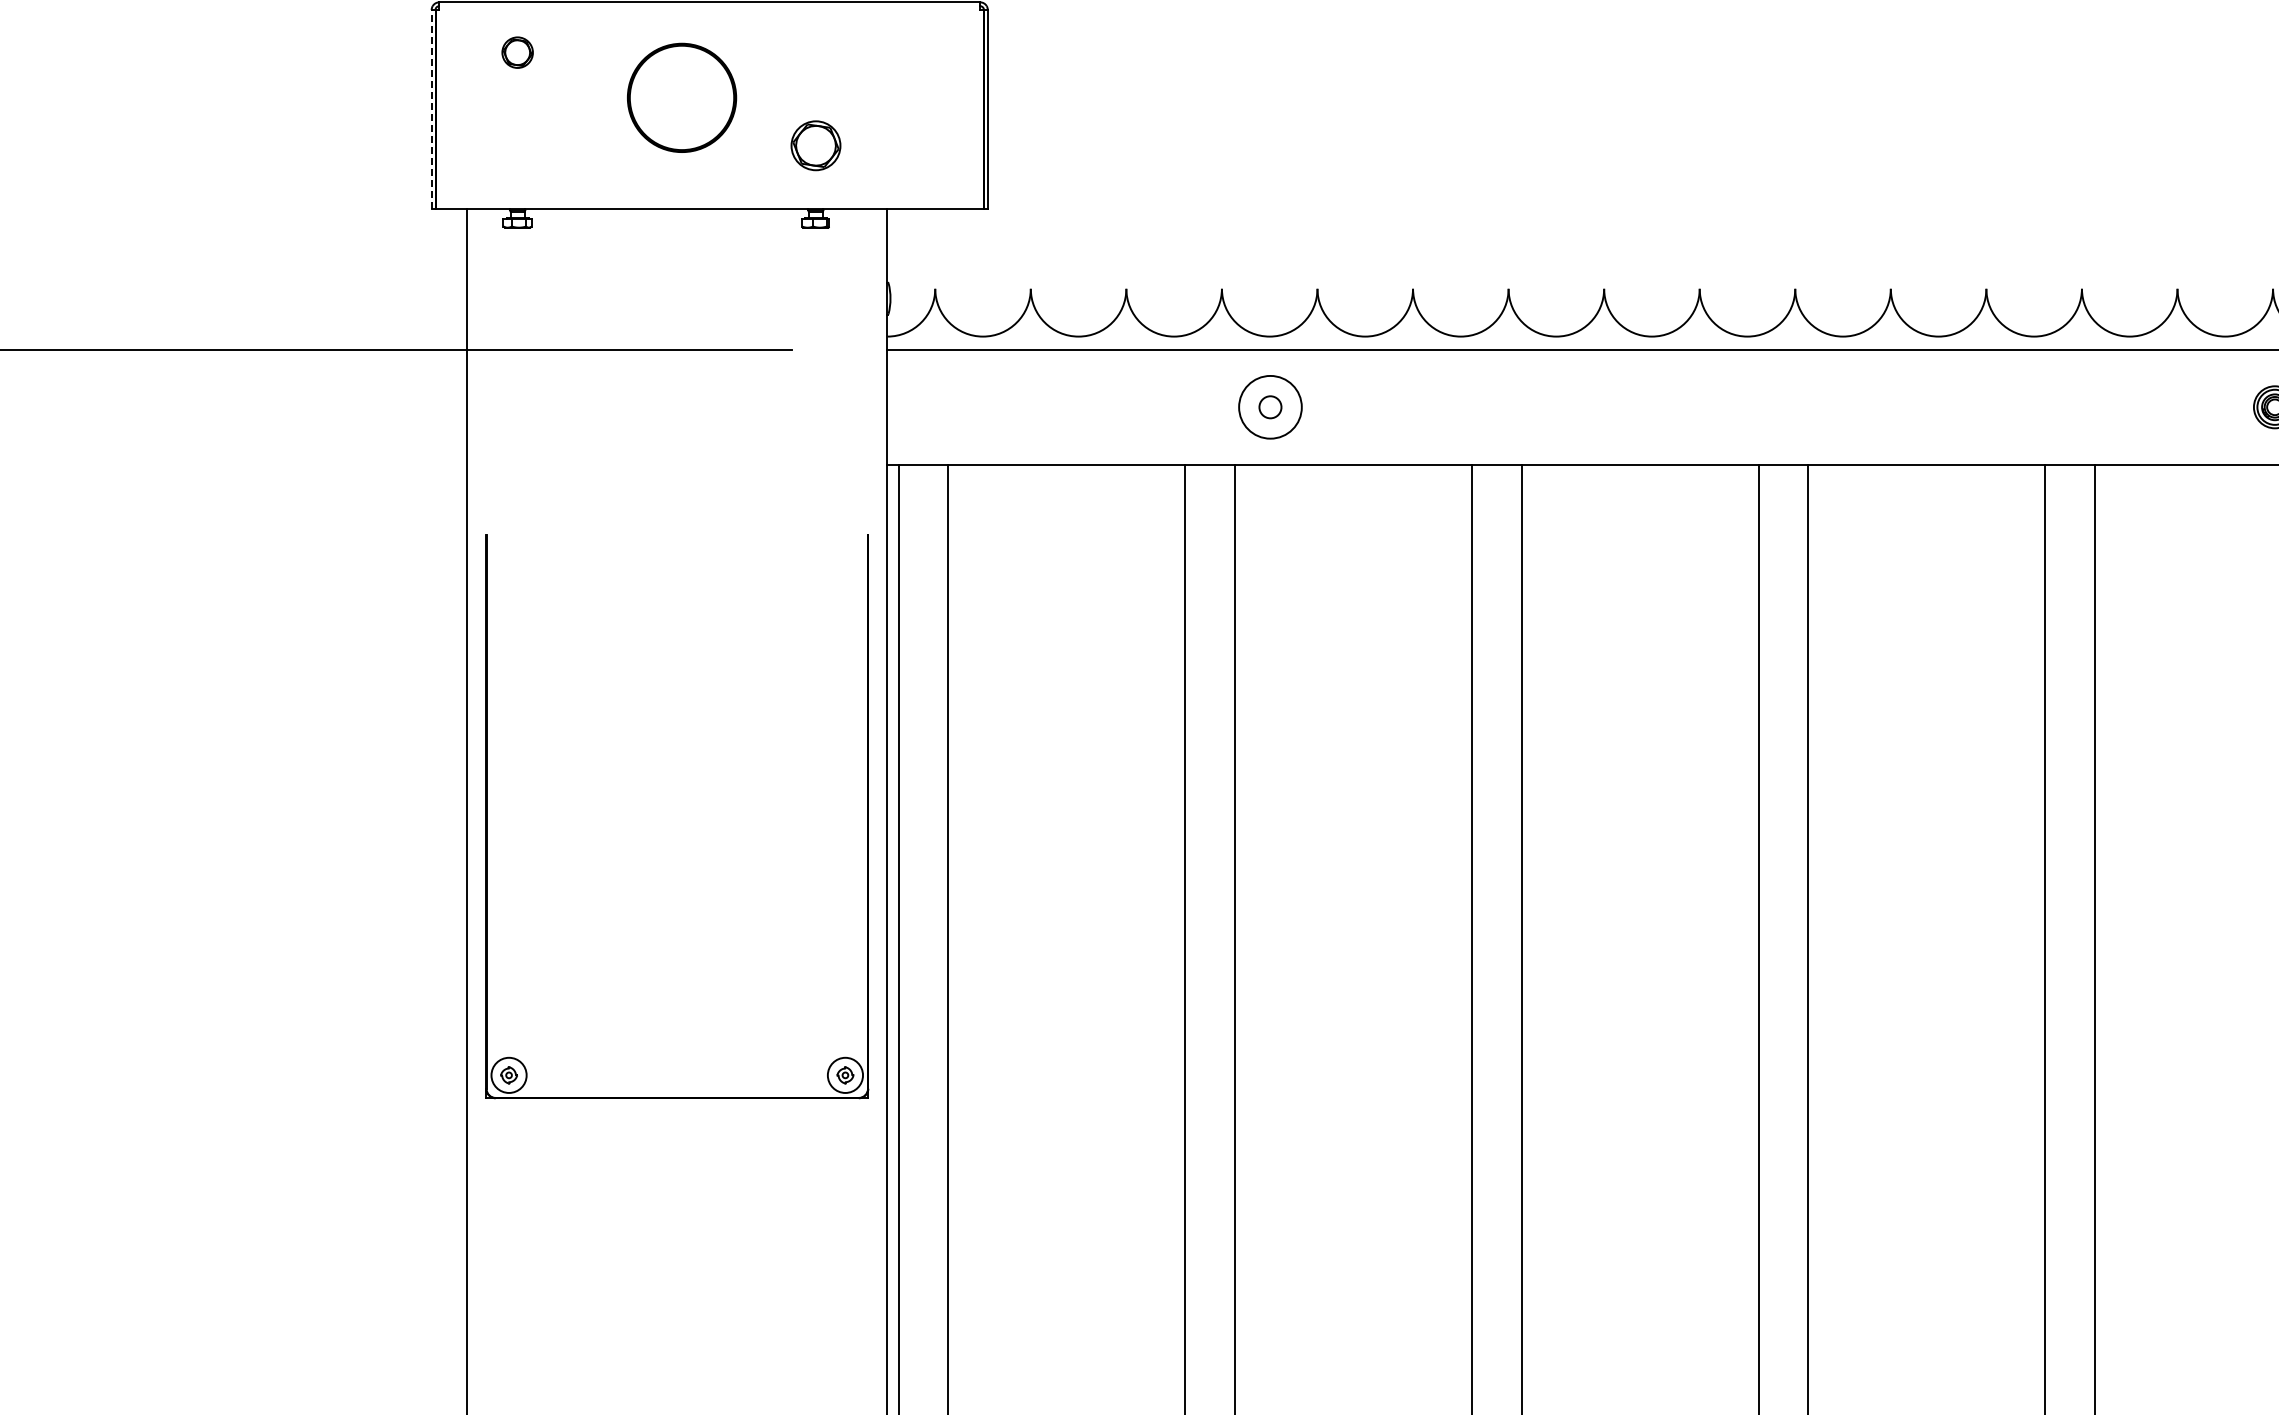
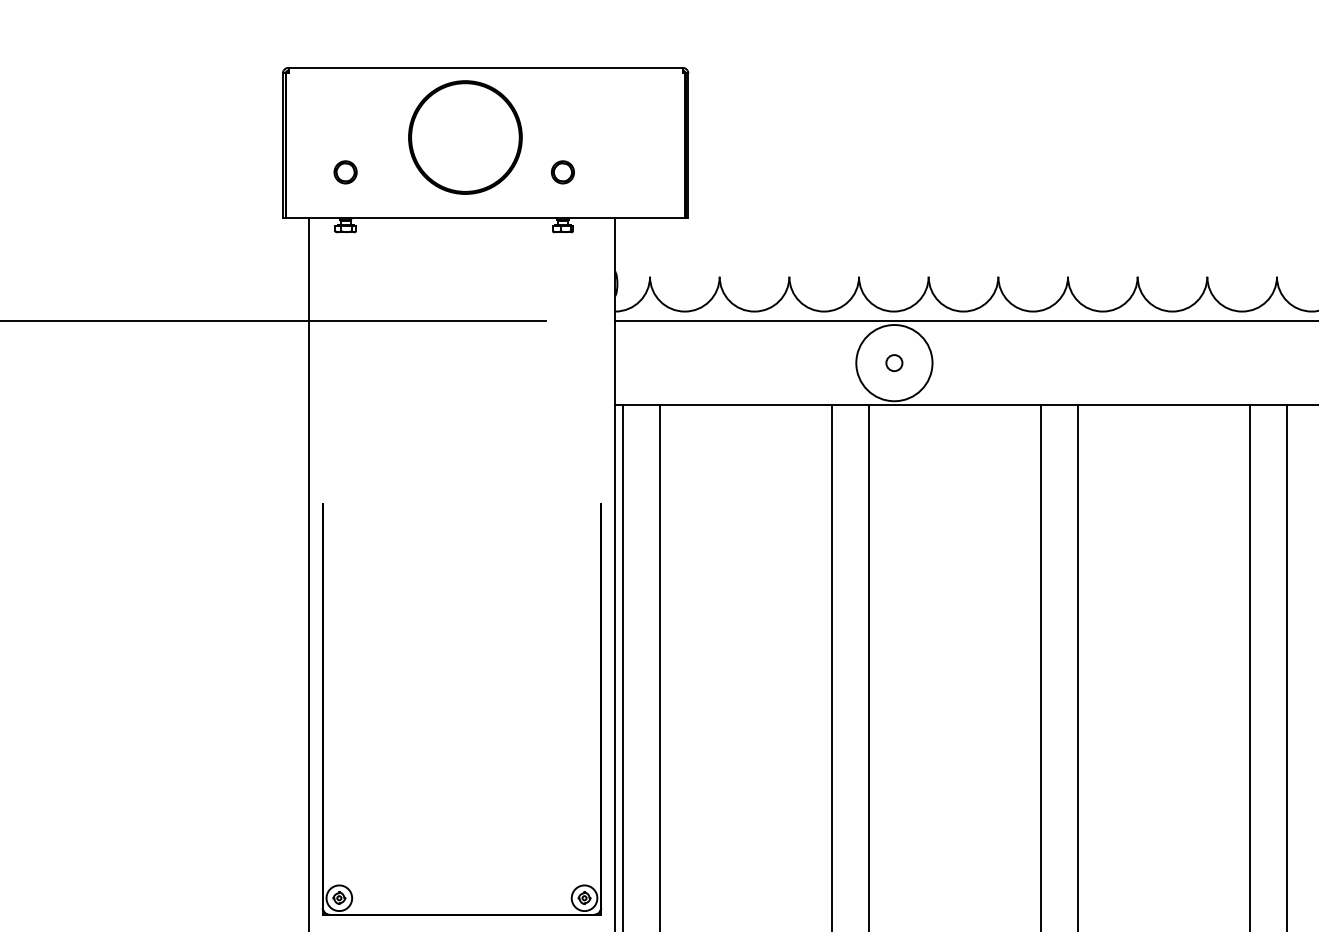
part: (517, 52) -> (345, 172), moved
part: (681, 97) -> (465, 137), size x1.43
line: (431, 108) -> (282, 145), dashed -> solid
part: (815, 145) -> (562, 172), size x0.62
circle: (1270, 407) -> (894, 363), size x1.67
part: (487, 816) -> (323, 709), moved

